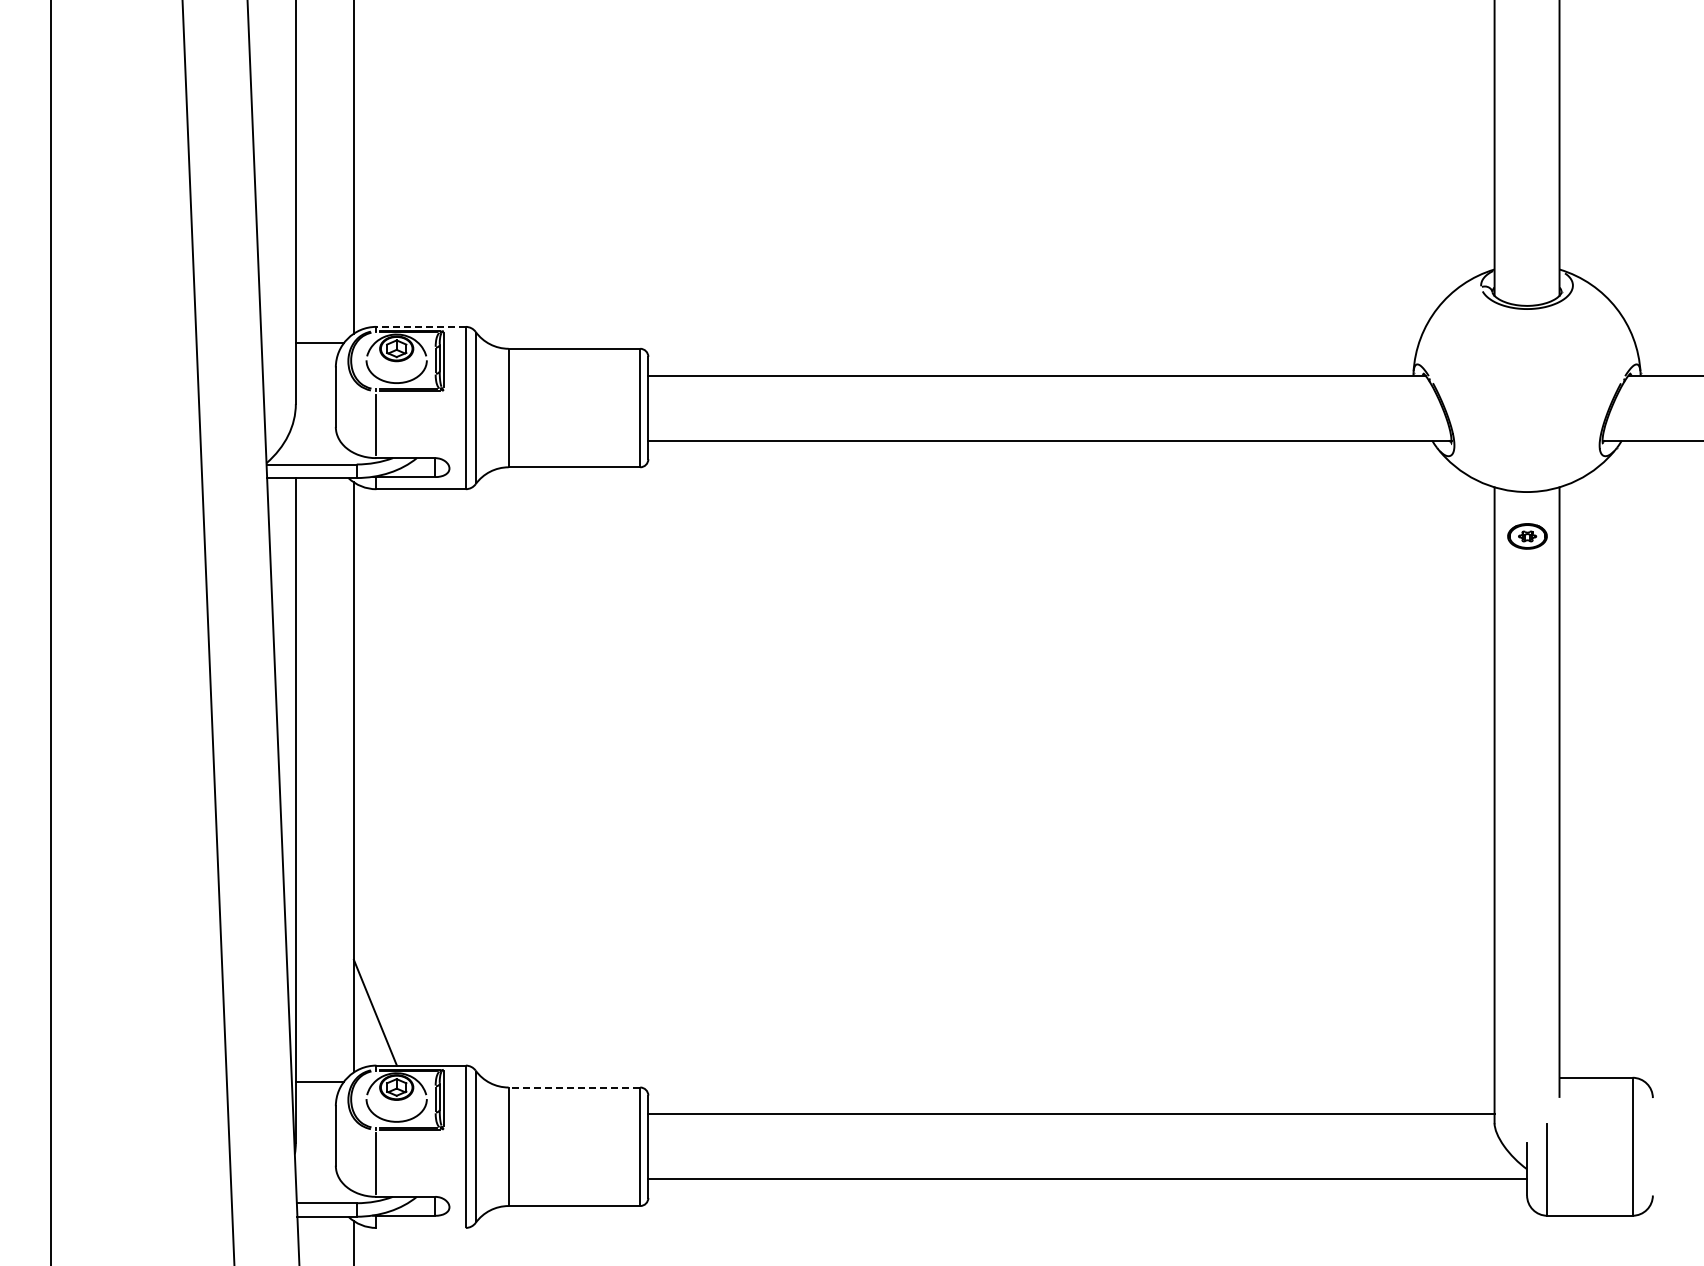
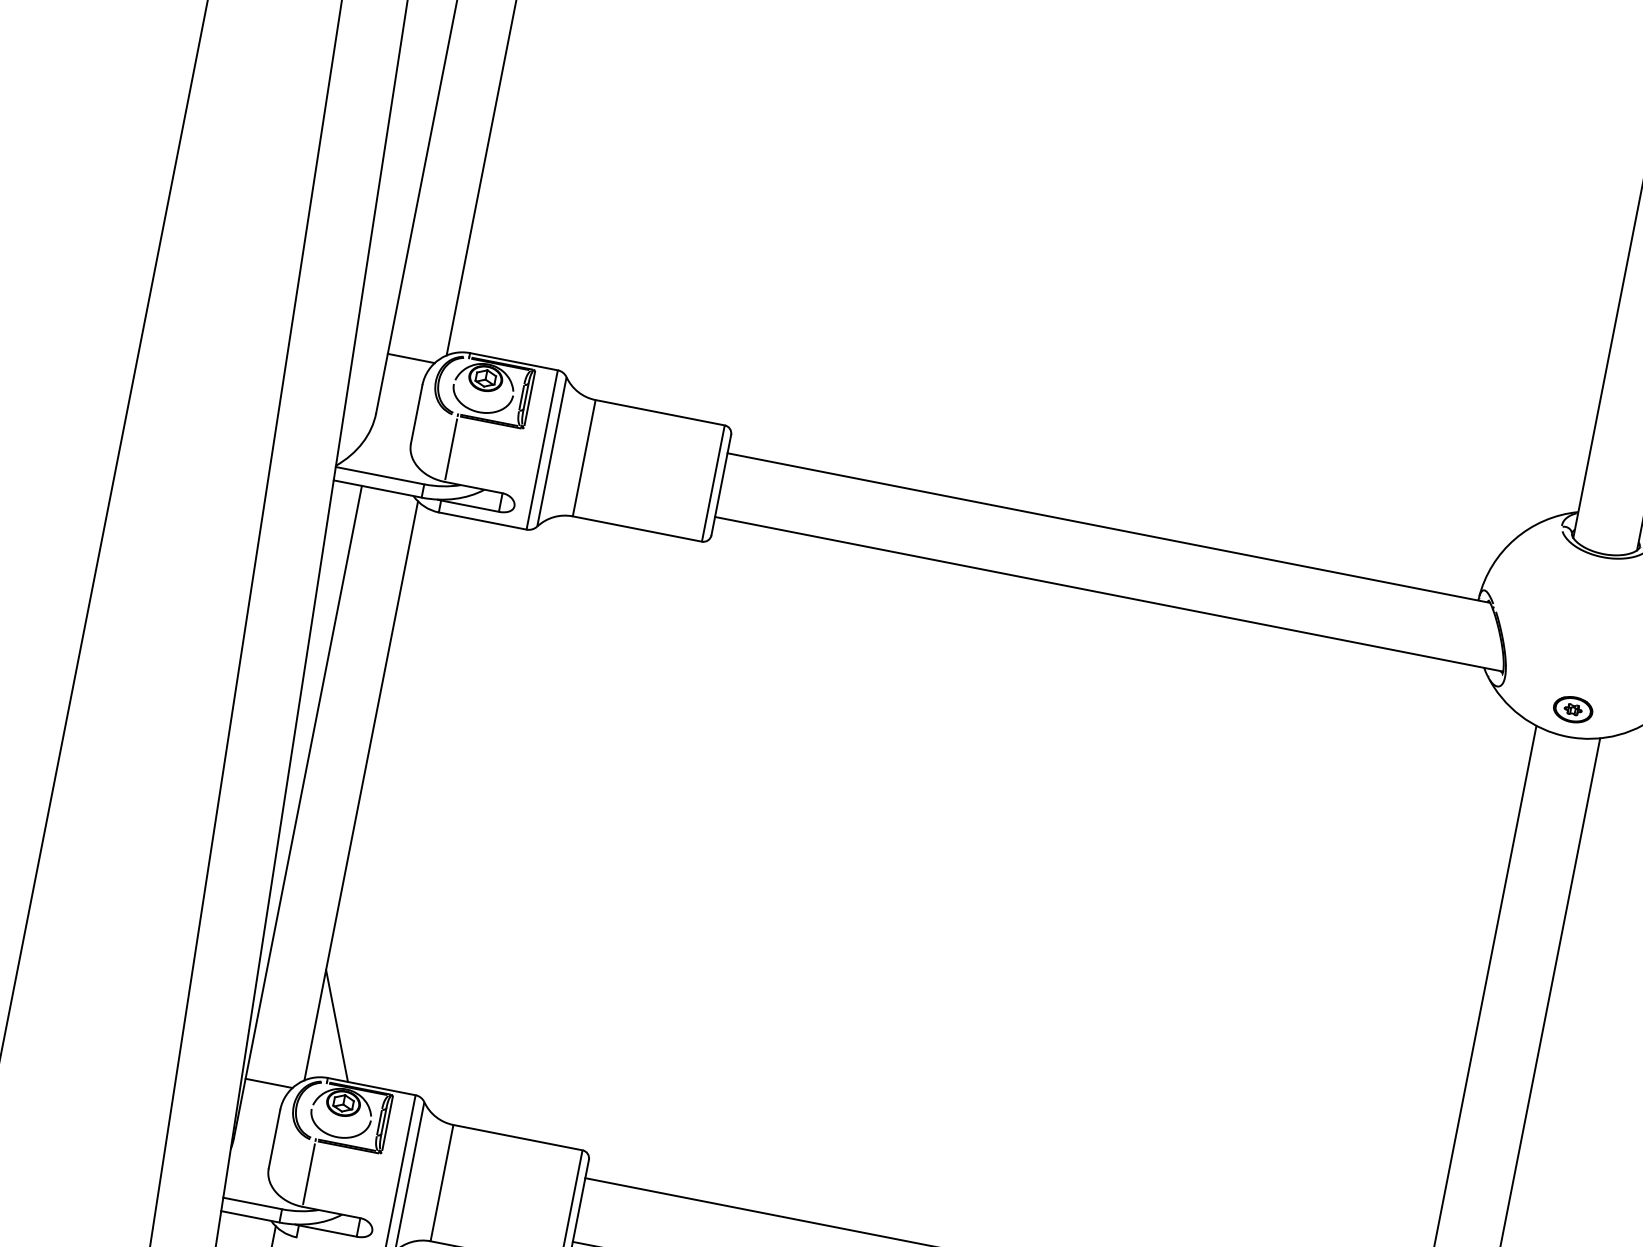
line: (421, 326) -> (514, 361), dashed -> solid
part: (1527, 536) -> (1573, 709), moved
line: (574, 1087) -> (518, 1137), dashed -> solid

